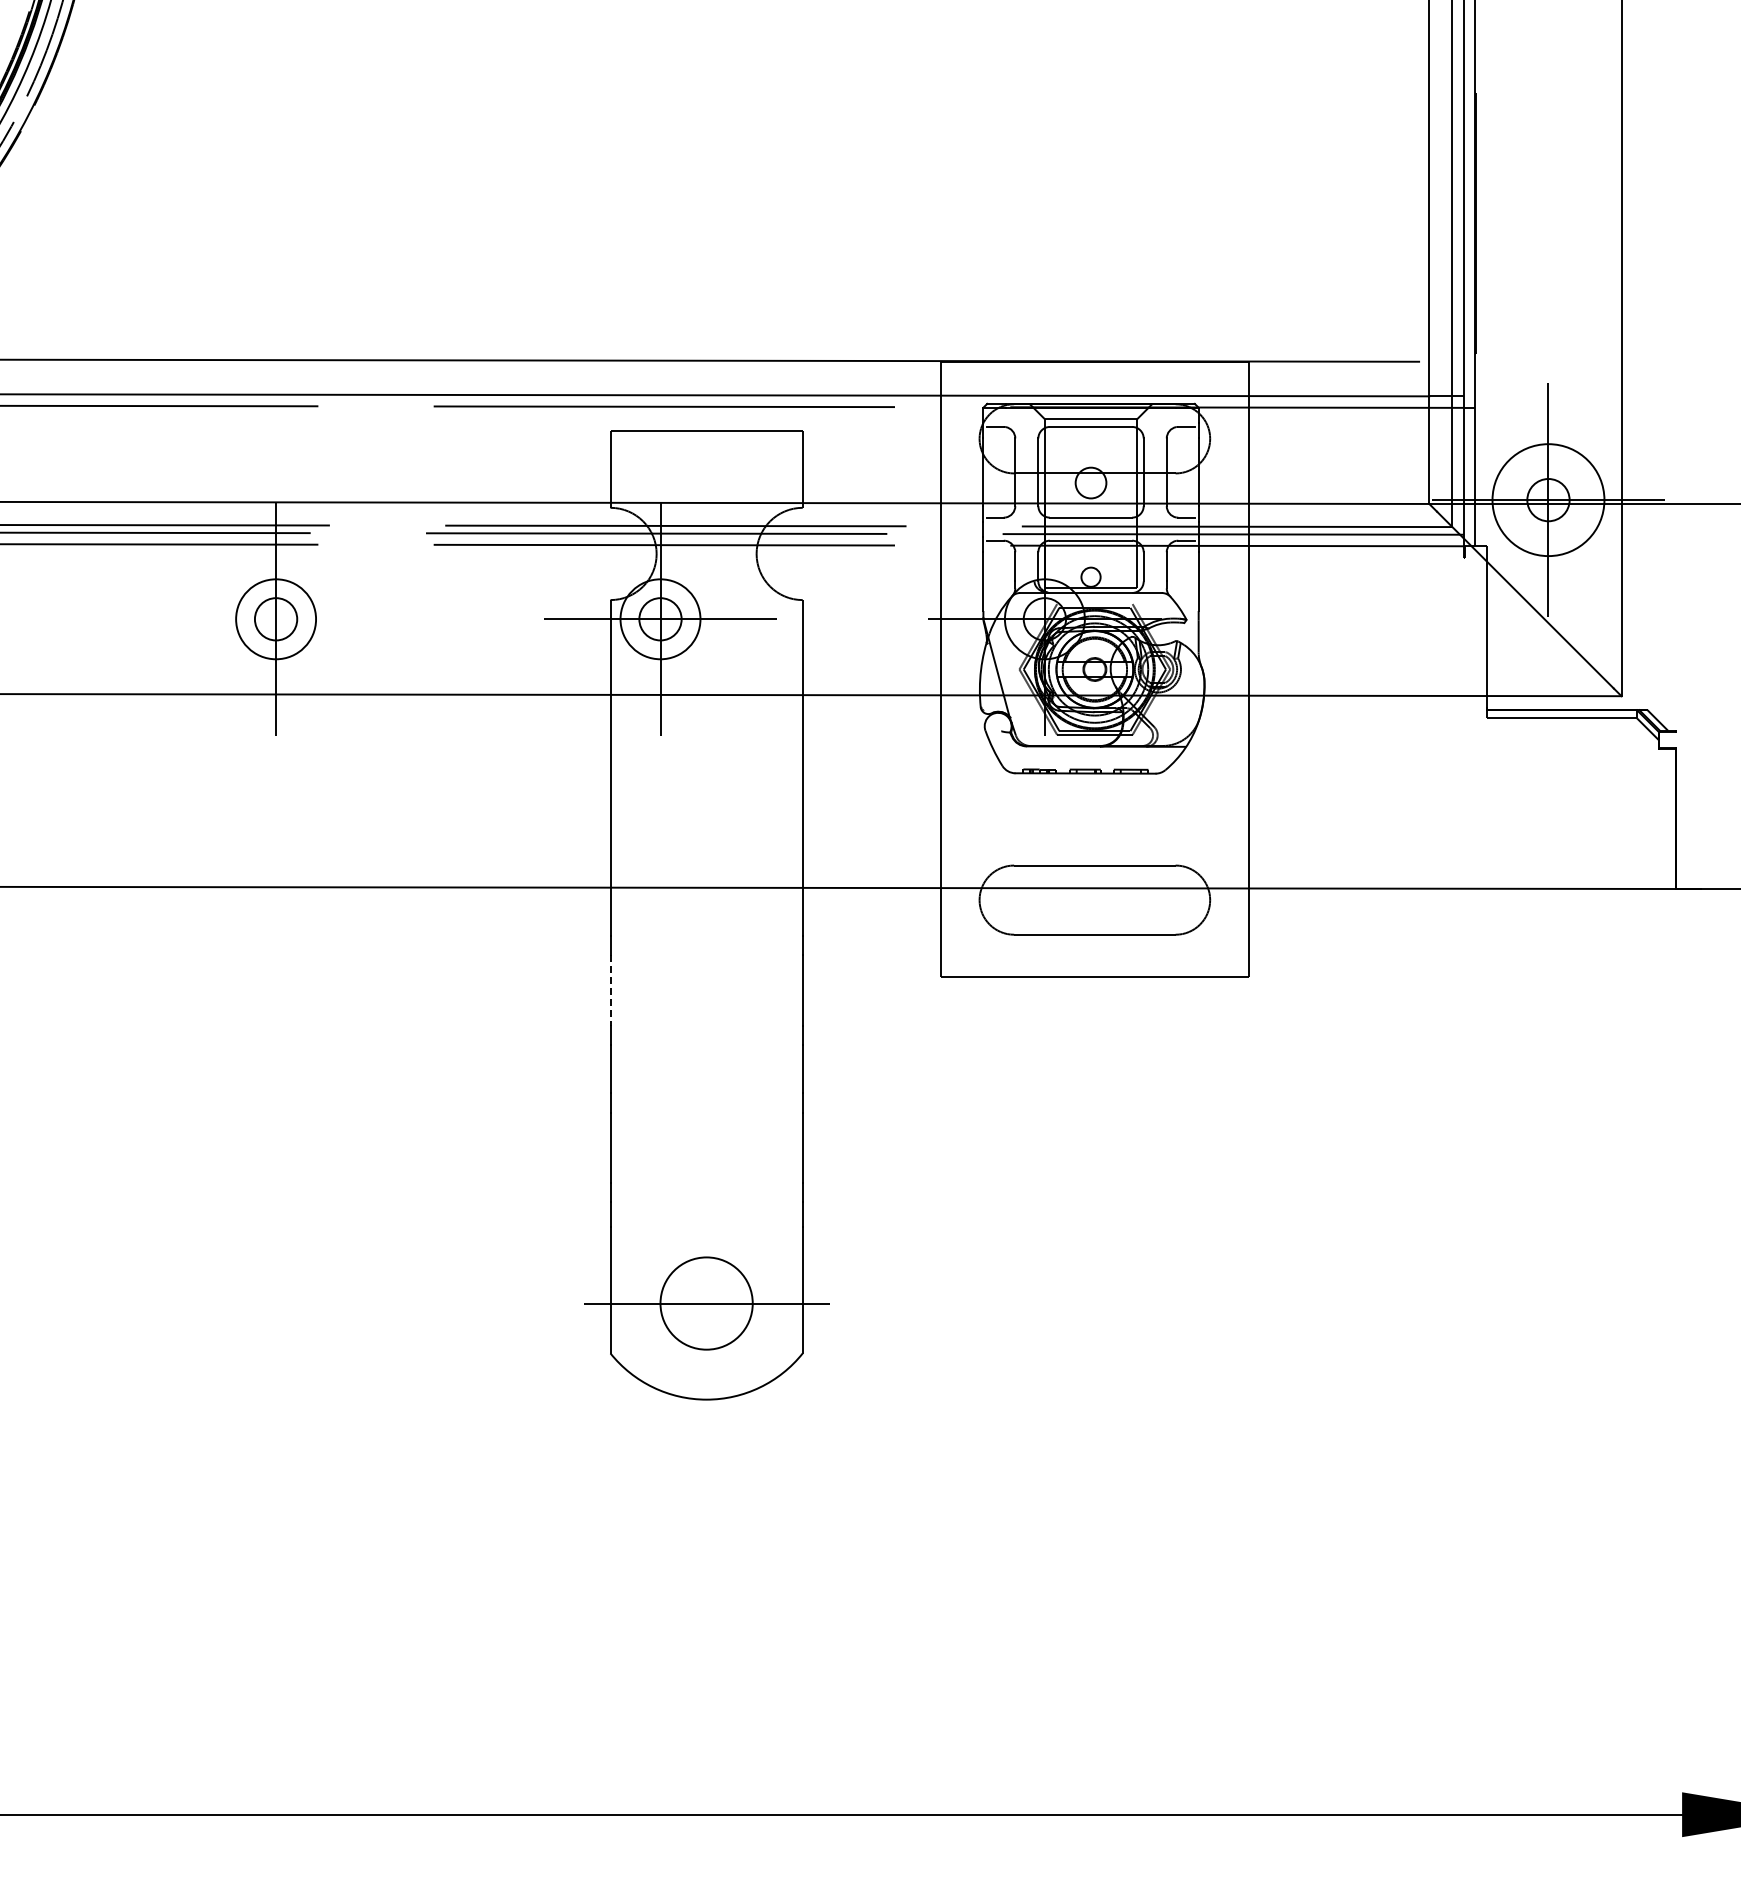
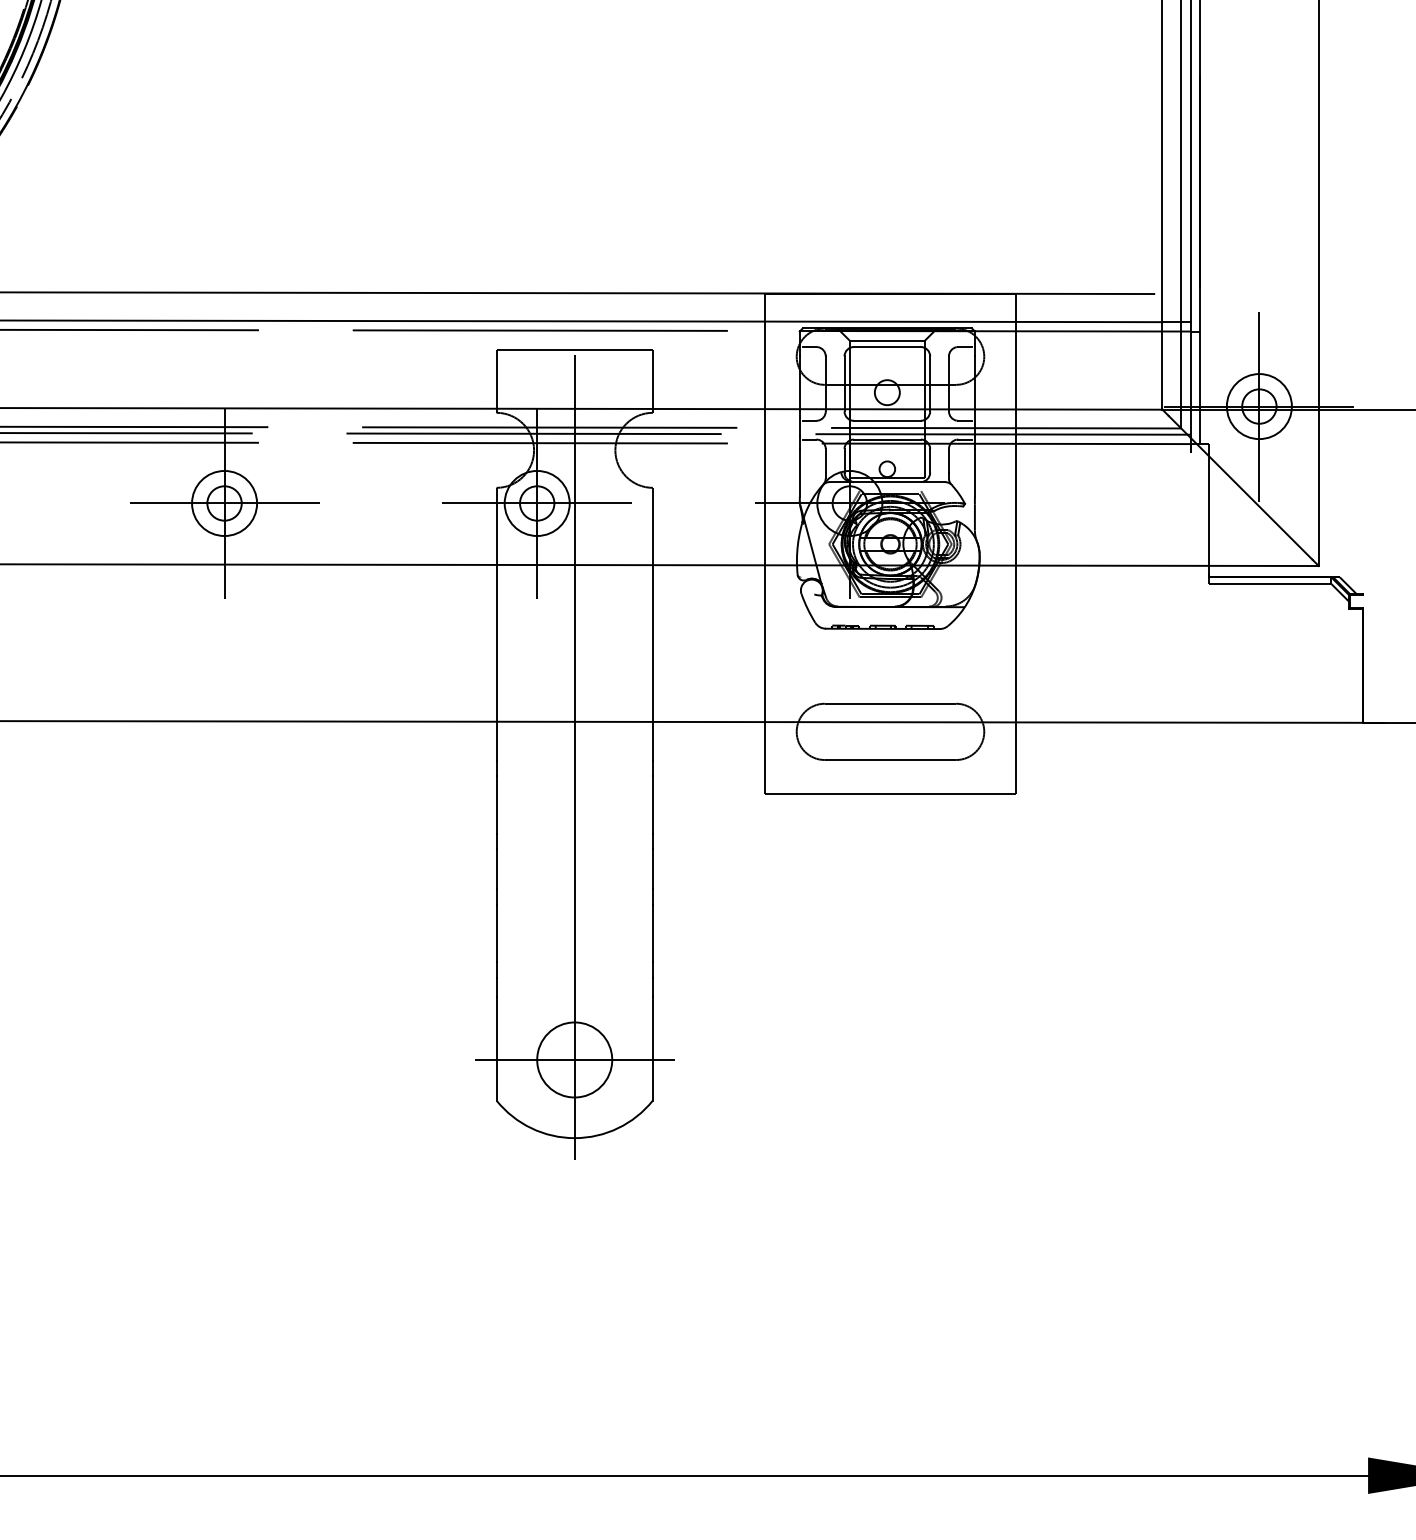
circle: (1548, 500) -> (1259, 406), size x0.71
line: (275, 619) -> (224, 503), added
line: (706, 931) -> (574, 757), added
line: (610, 990) -> (496, 805), dashed -> solid

